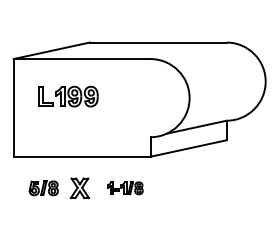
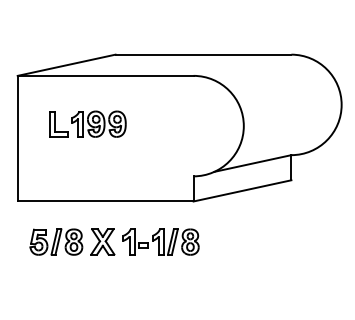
part: (43, 187) -> (56, 241), size x1.43
part: (124, 187) -> (160, 241), size x1.67

